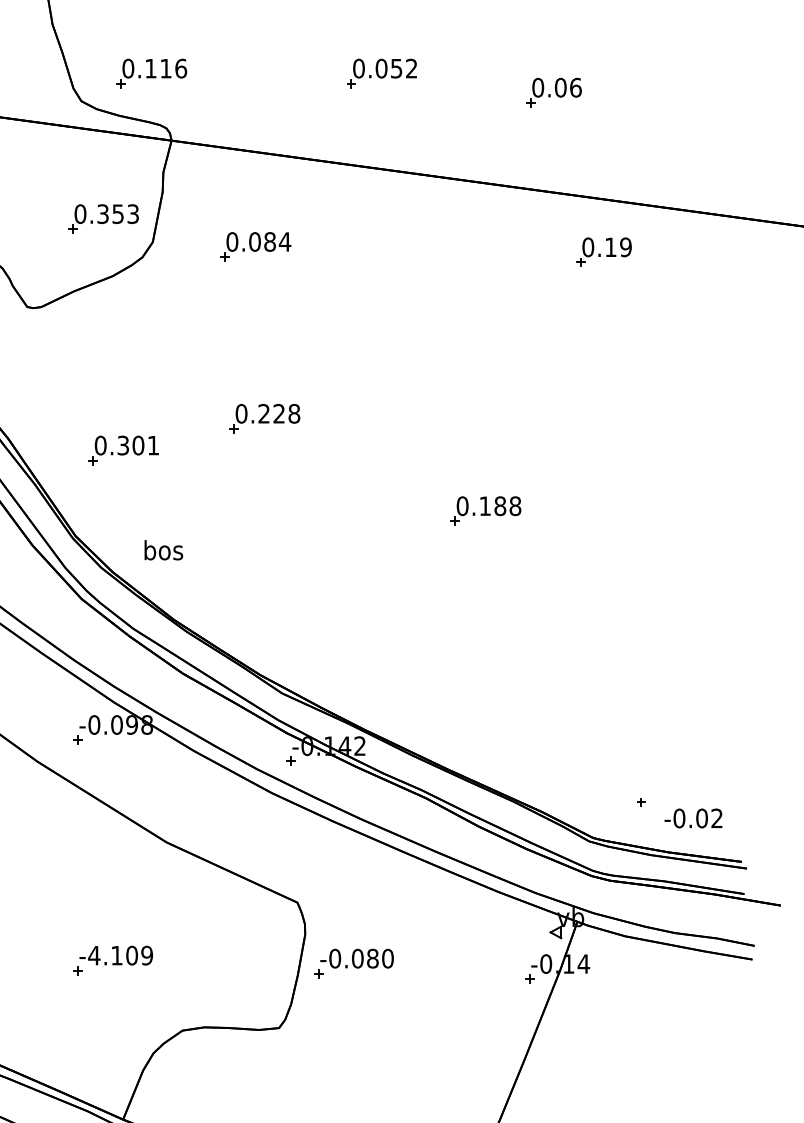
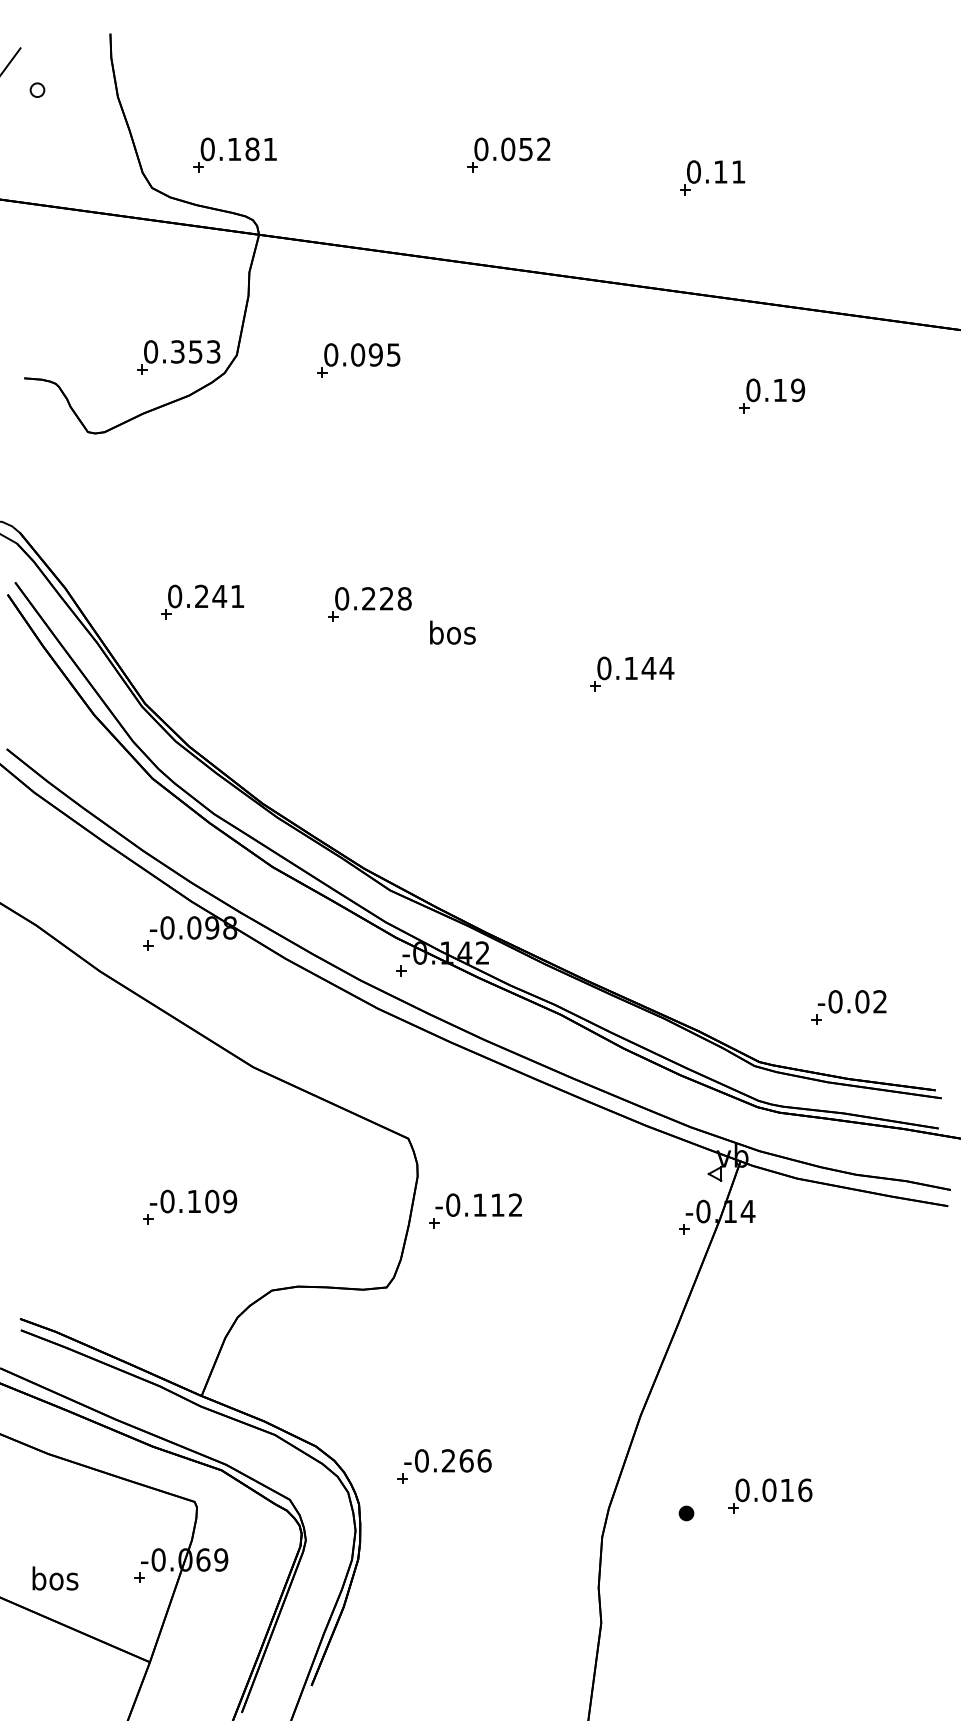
text: (173, 68) -> (261, 149), 0.116 -> 0.181
text: (568, 87) -> (729, 171), 0.06 -> 0.11
part: (103, 218) -> (178, 357), moved
text: (277, 241) -> (384, 354), 0.084 -> 0.095
part: (604, 251) -> (772, 395), moved
part: (264, 418) -> (369, 604), moved
text: (131, 445) -> (211, 596), 0.301 -> 0.241
text: (507, 506) -> (657, 668), 0.188 -> 0.144
text: (163, 550) -> (452, 632), moved
text: (692, 818) -> (851, 1001), moved
text: (94, 955) -> (167, 1201), -4.109 -> -0.109
text: (372, 958) -> (497, 1204), -0.080 -> -0.112

